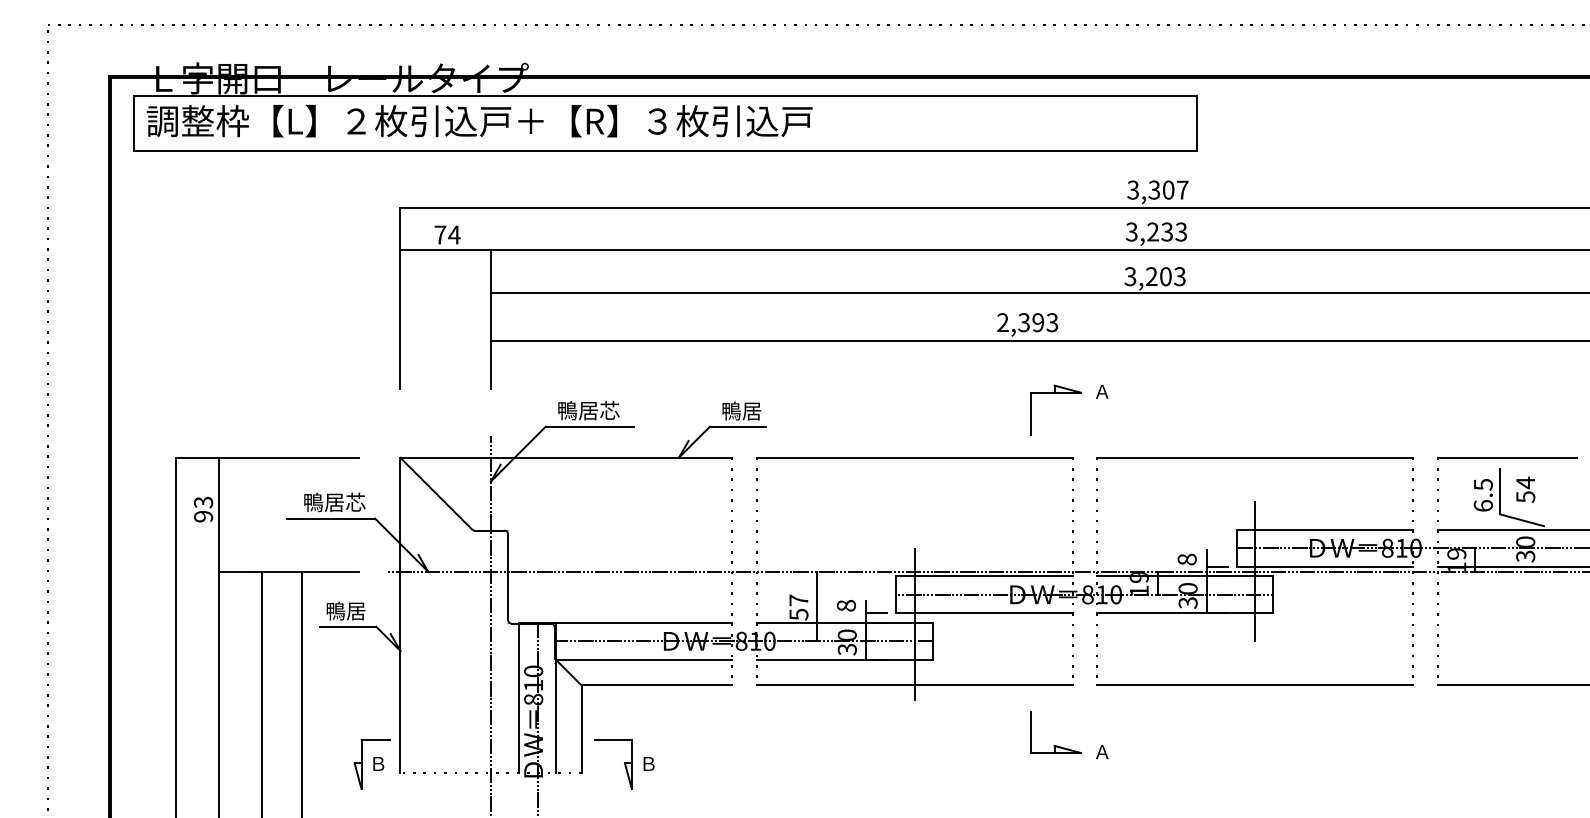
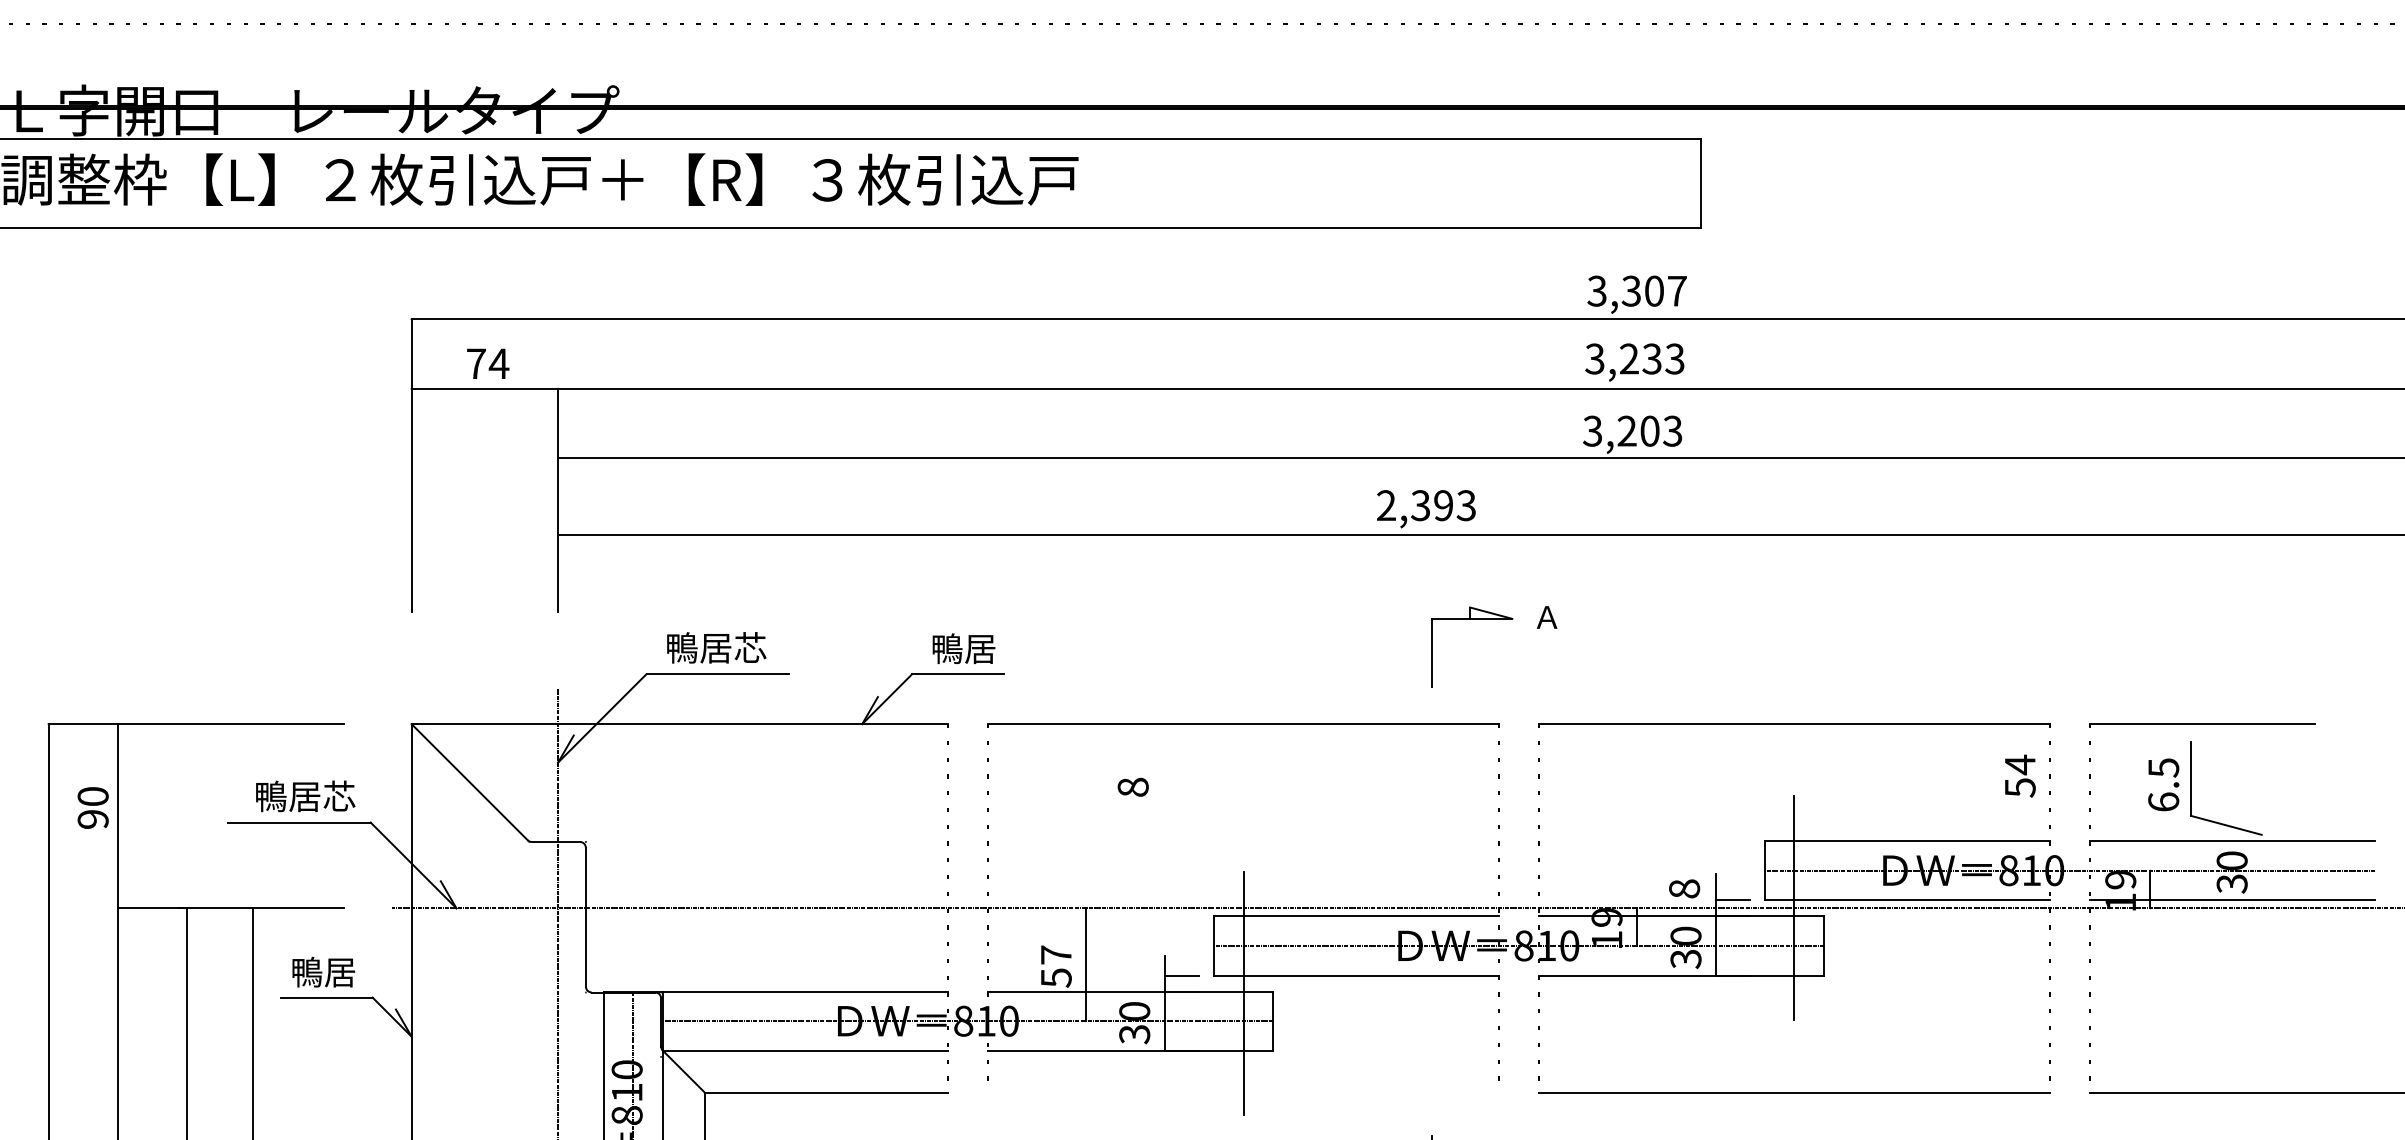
text: (1525, 489) -> (2019, 775), moved
text: (203, 502) -> (93, 796), 93 -> 90
text: (845, 605) -> (1131, 786), moved
line: (914, 685) -> (1243, 1092), removed

